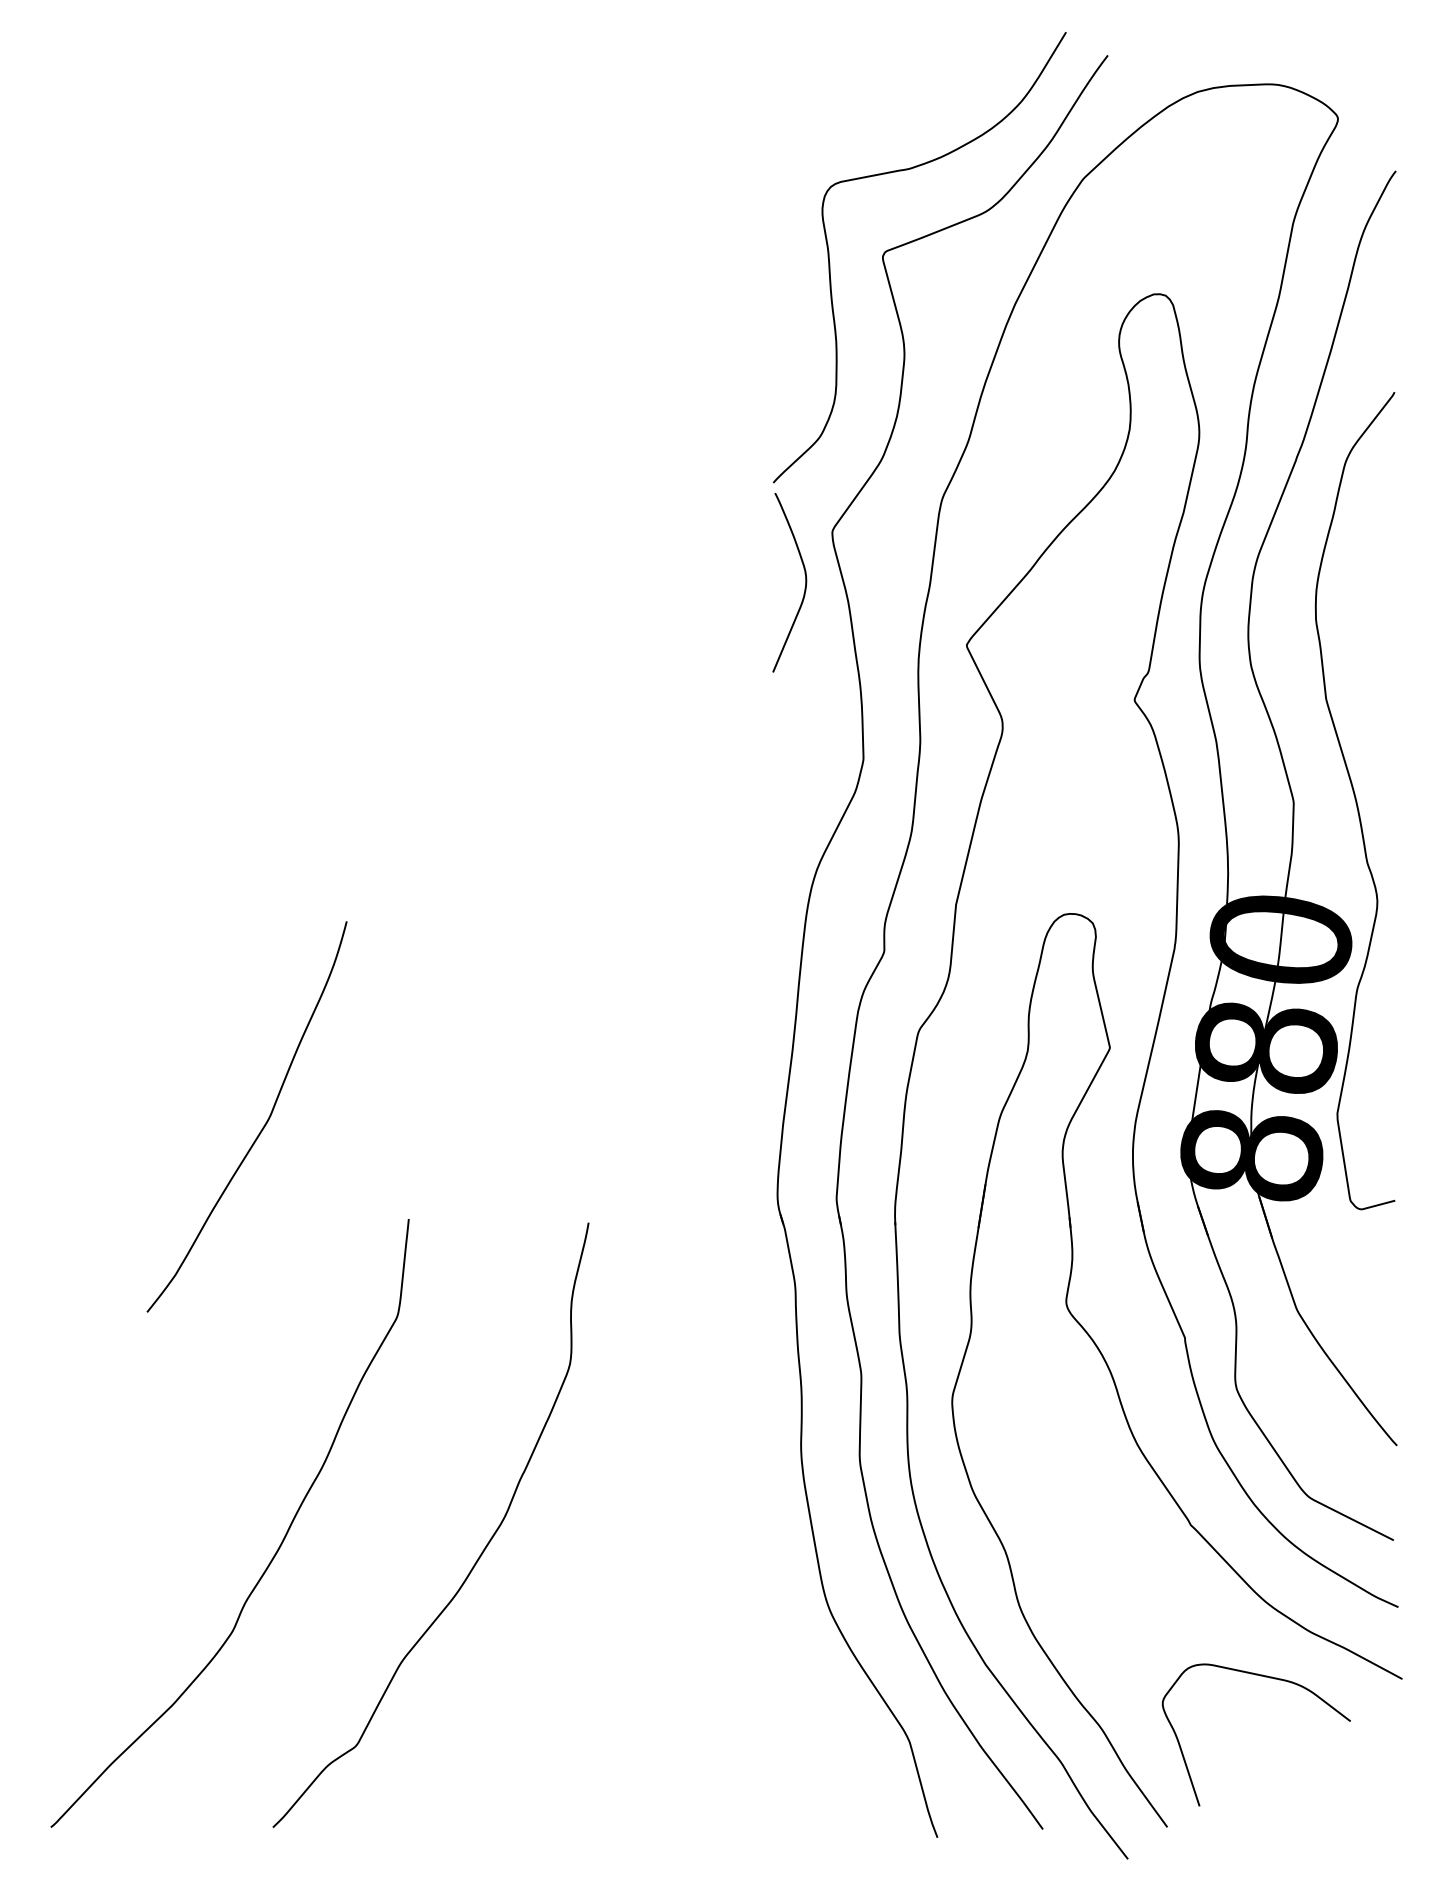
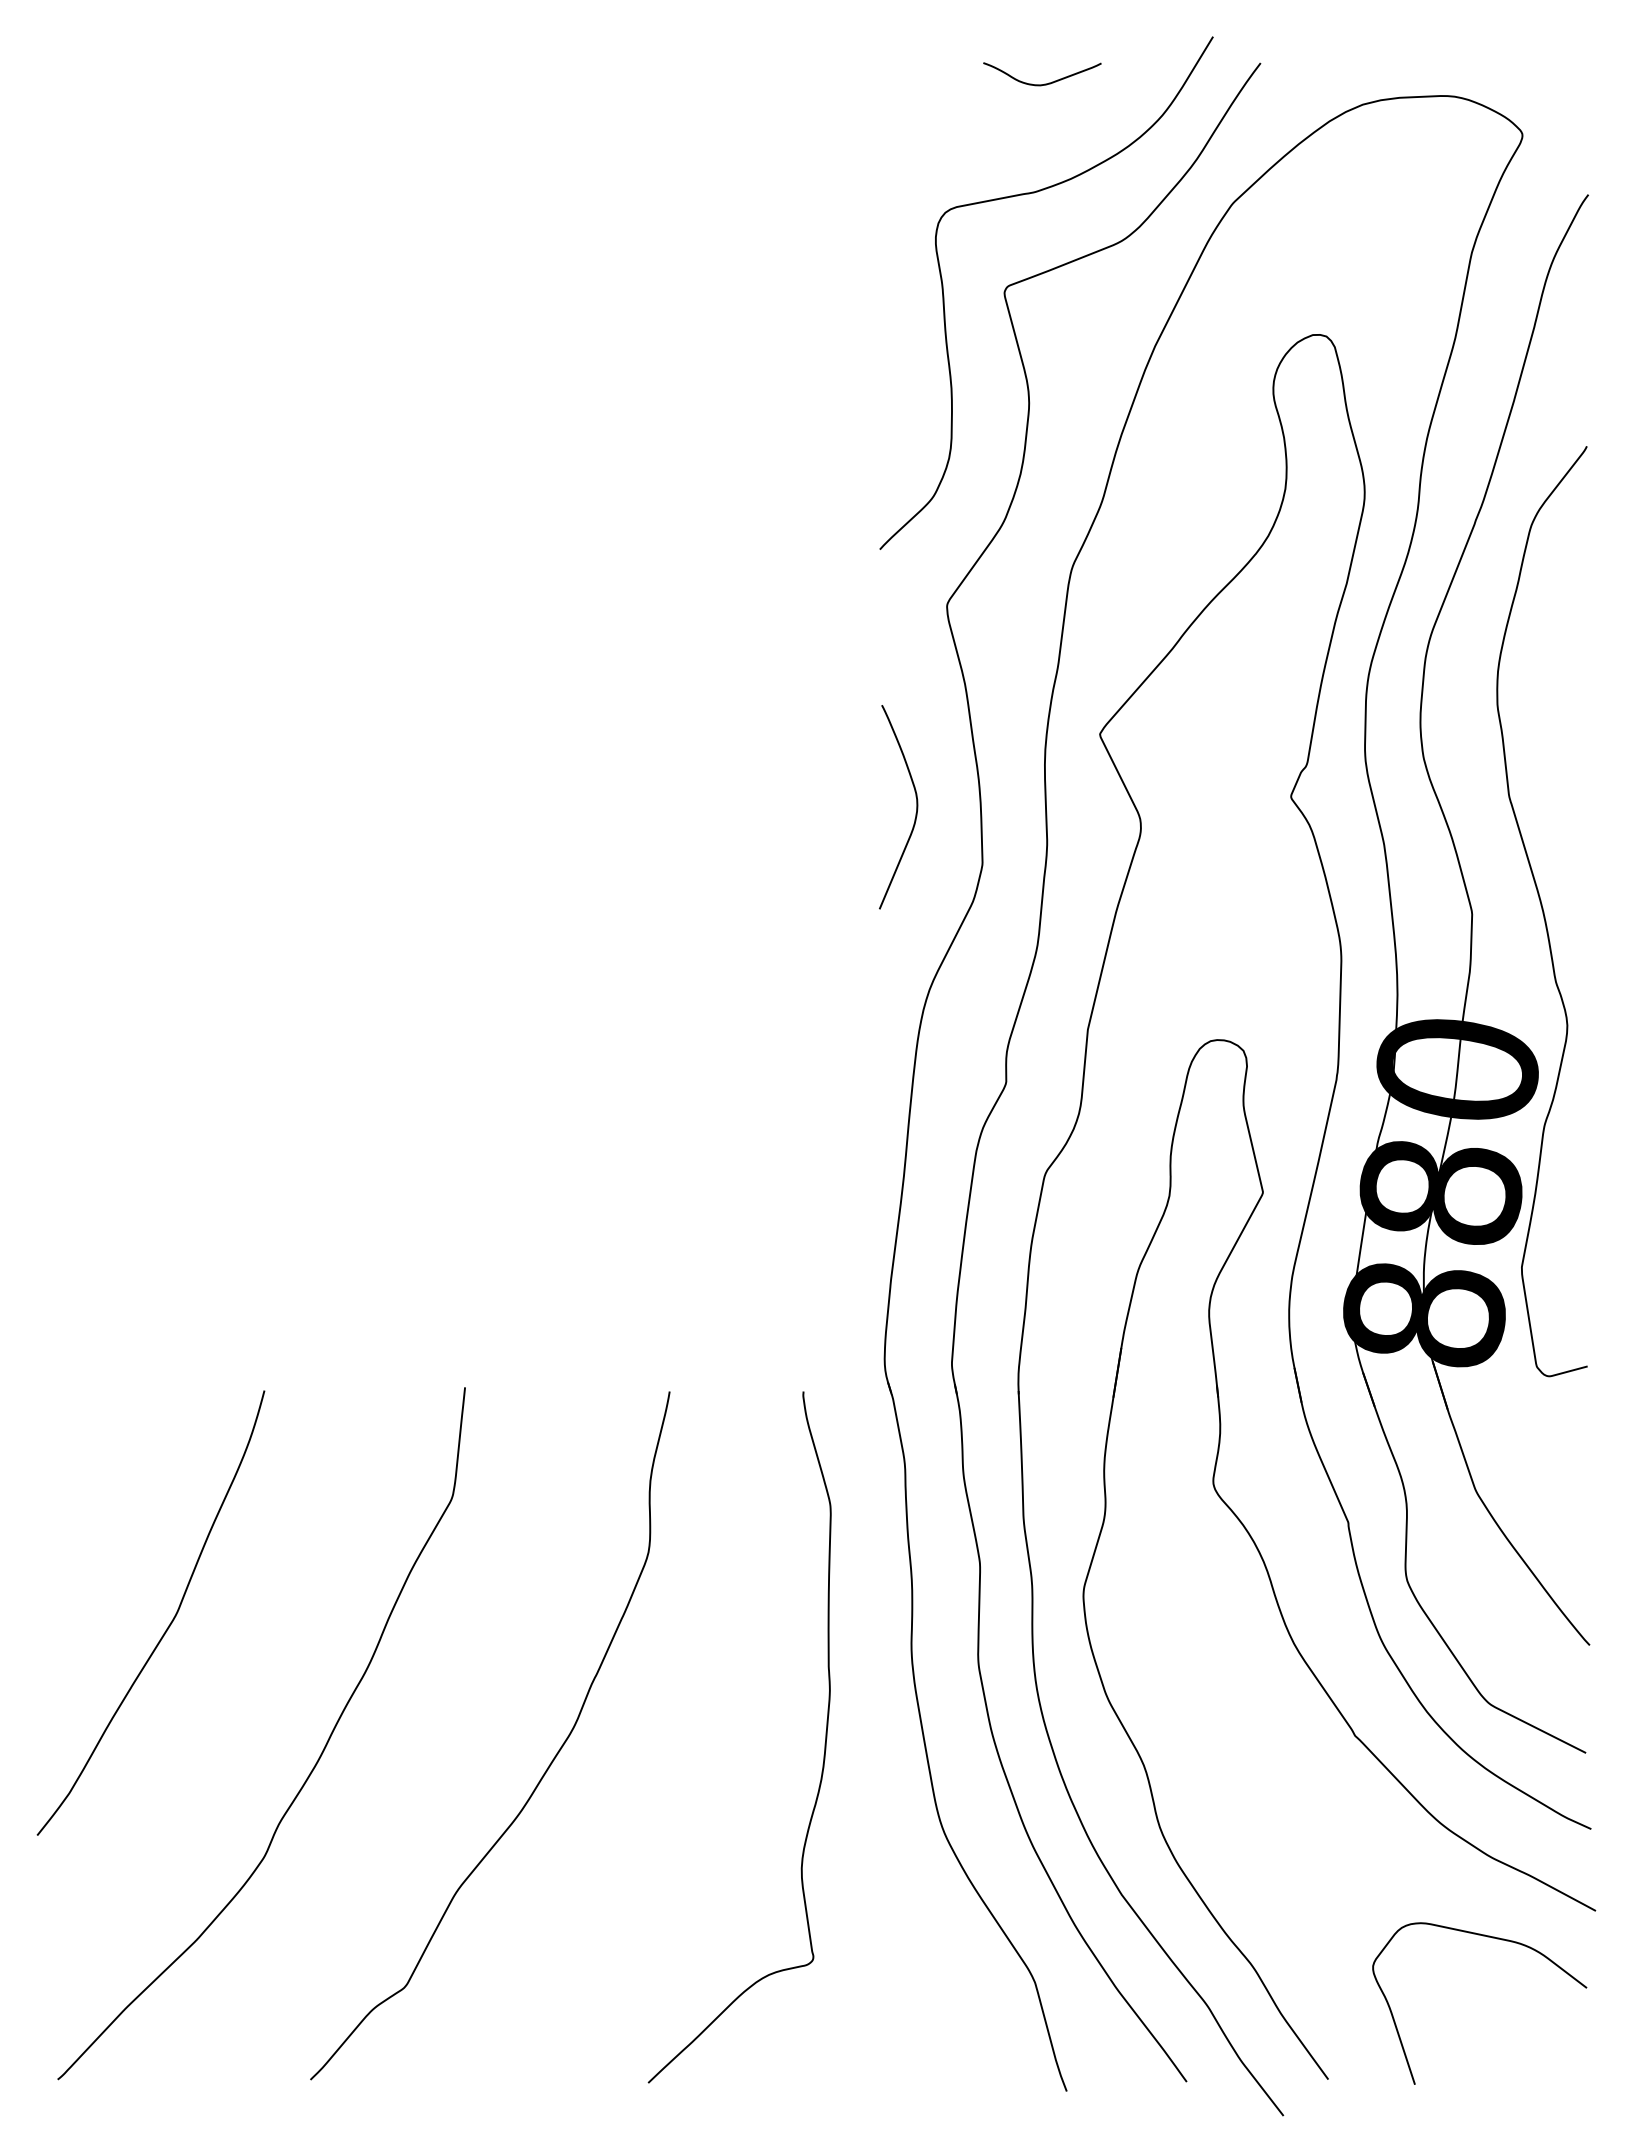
curve: (917, 73) -> (1044, 83), added
curve: (805, 582) -> (916, 807), moved
curve: (262, 1127) -> (168, 1625), moved
curve: (724, 1531) -> (824, 1743), added
curve: (1267, 1677) -> (1492, 1938), moved

